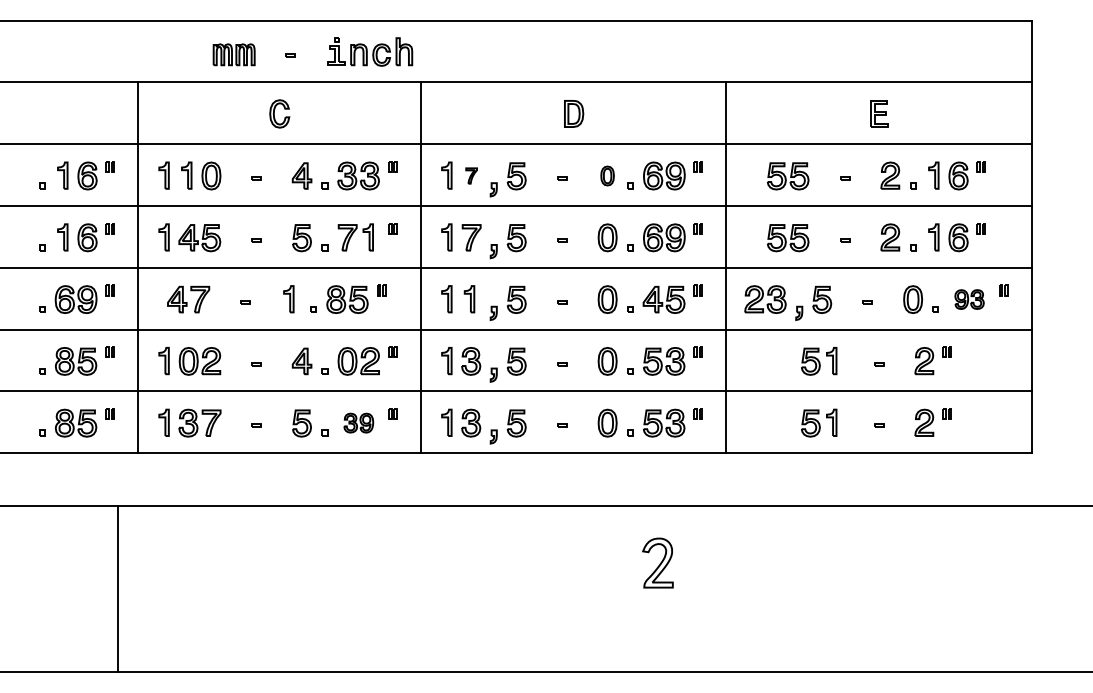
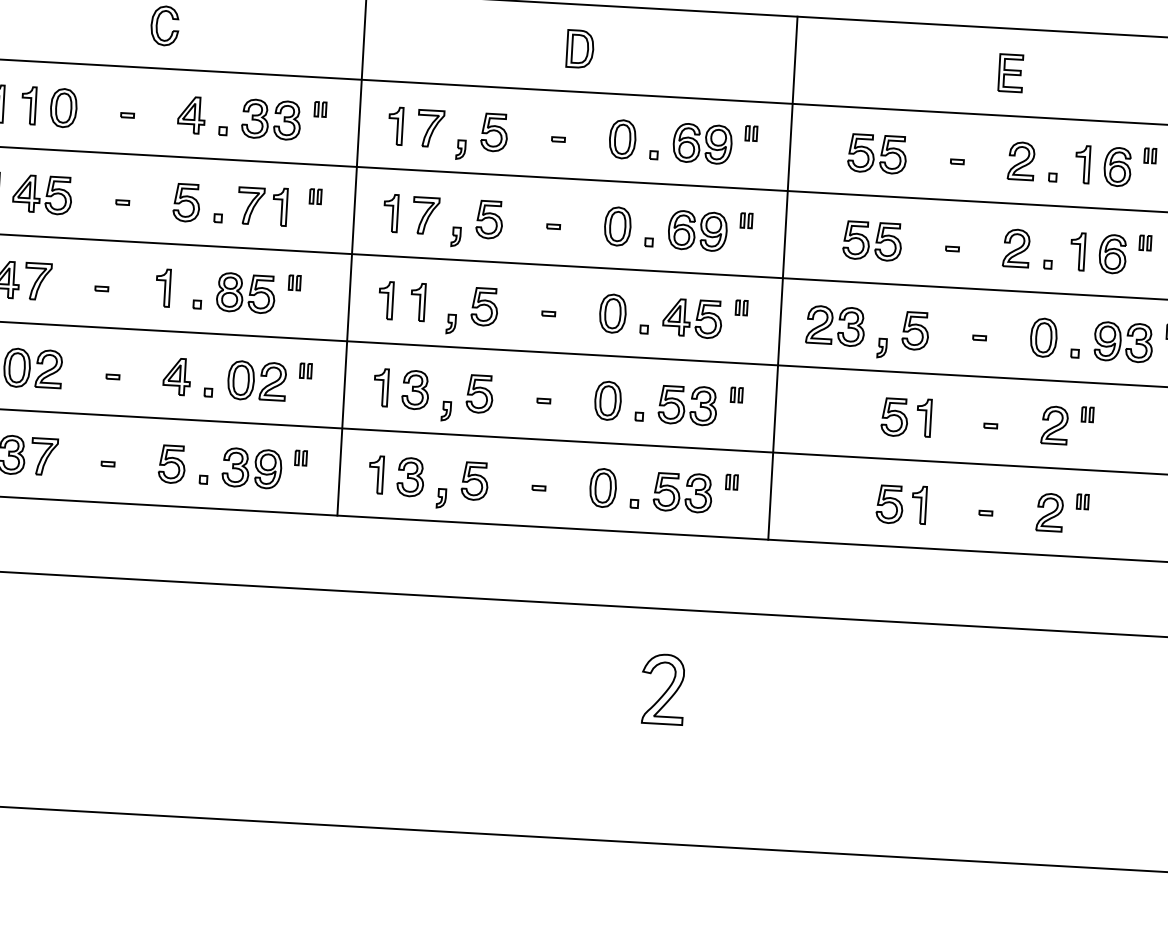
part: (471, 175) -> (430, 127), size x1.67
part: (607, 175) -> (622, 138), size x1.43
part: (969, 299) -> (1123, 342), size x1.43
part: (358, 422) -> (251, 467), size x1.43

